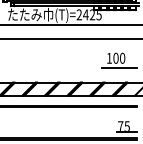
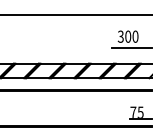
text: (108, 57) -> (119, 35), 100 -> 300

